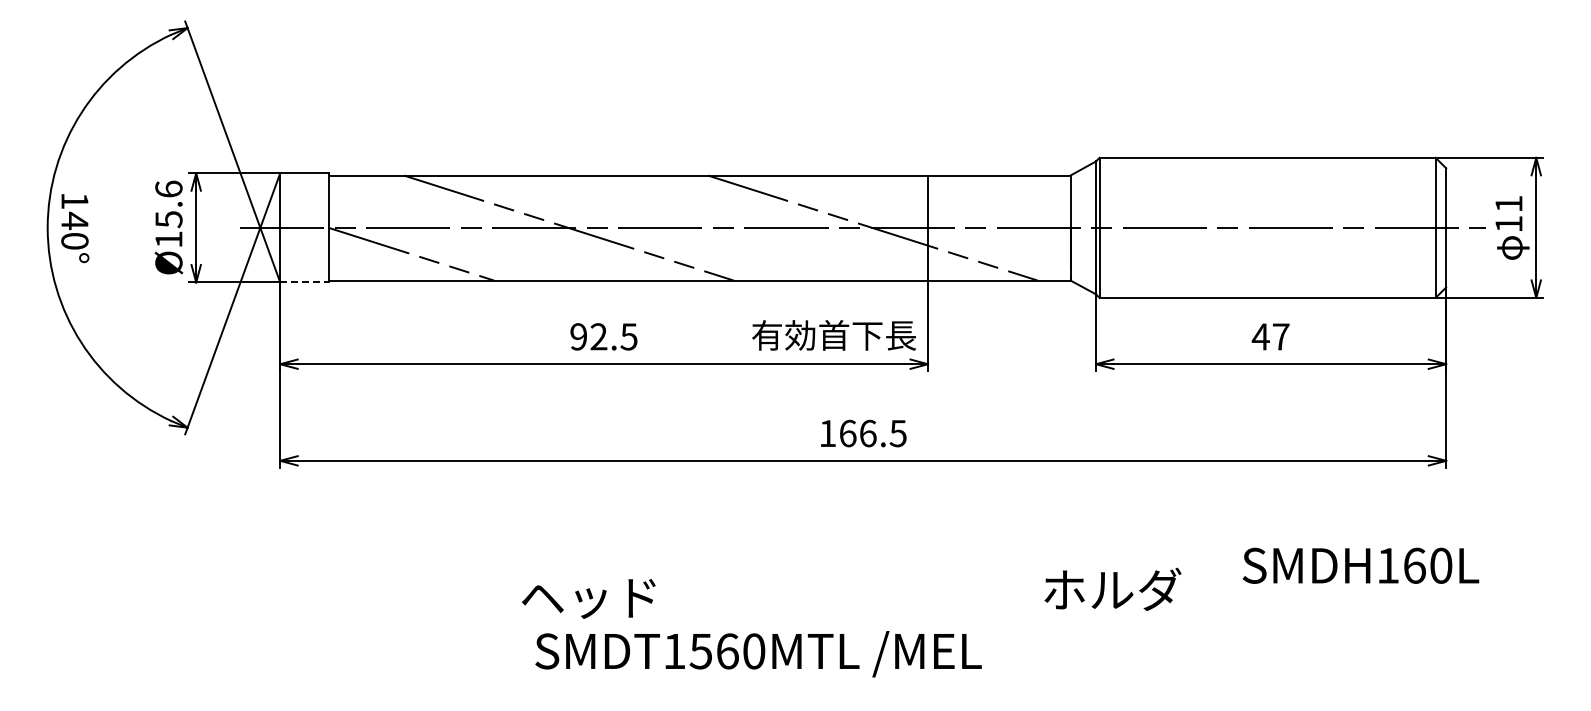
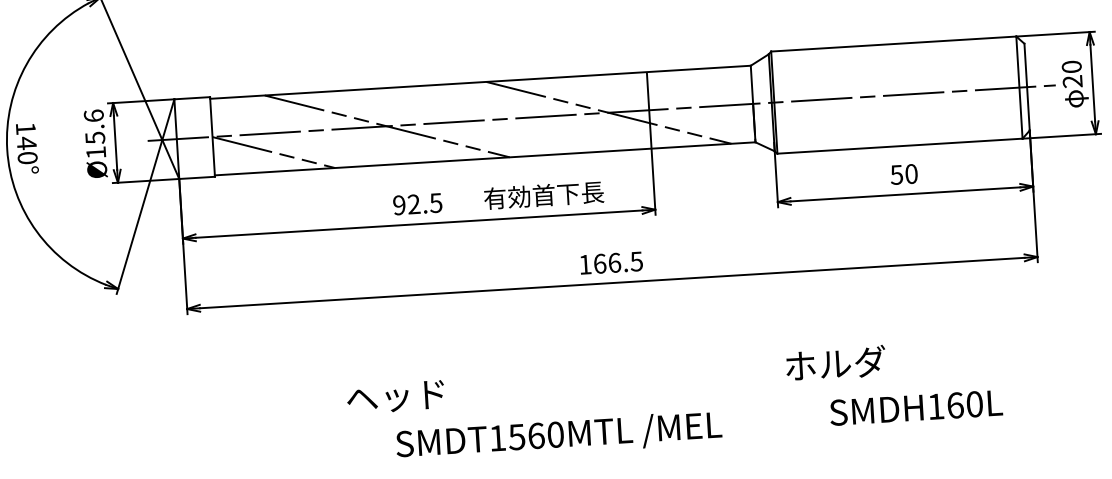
text: (1508, 213) -> (1071, 73), 11 -> 20
line: (305, 282) -> (197, 177), dashed -> solid
text: (834, 335) -> (544, 195), moved
text: (1270, 336) -> (903, 174), 47 -> 50
text: (1360, 565) -> (915, 407), moved
text: (1112, 588) -> (835, 362), moved
text: (588, 598) -> (395, 397), moved
text: (758, 654) -> (559, 436), moved

